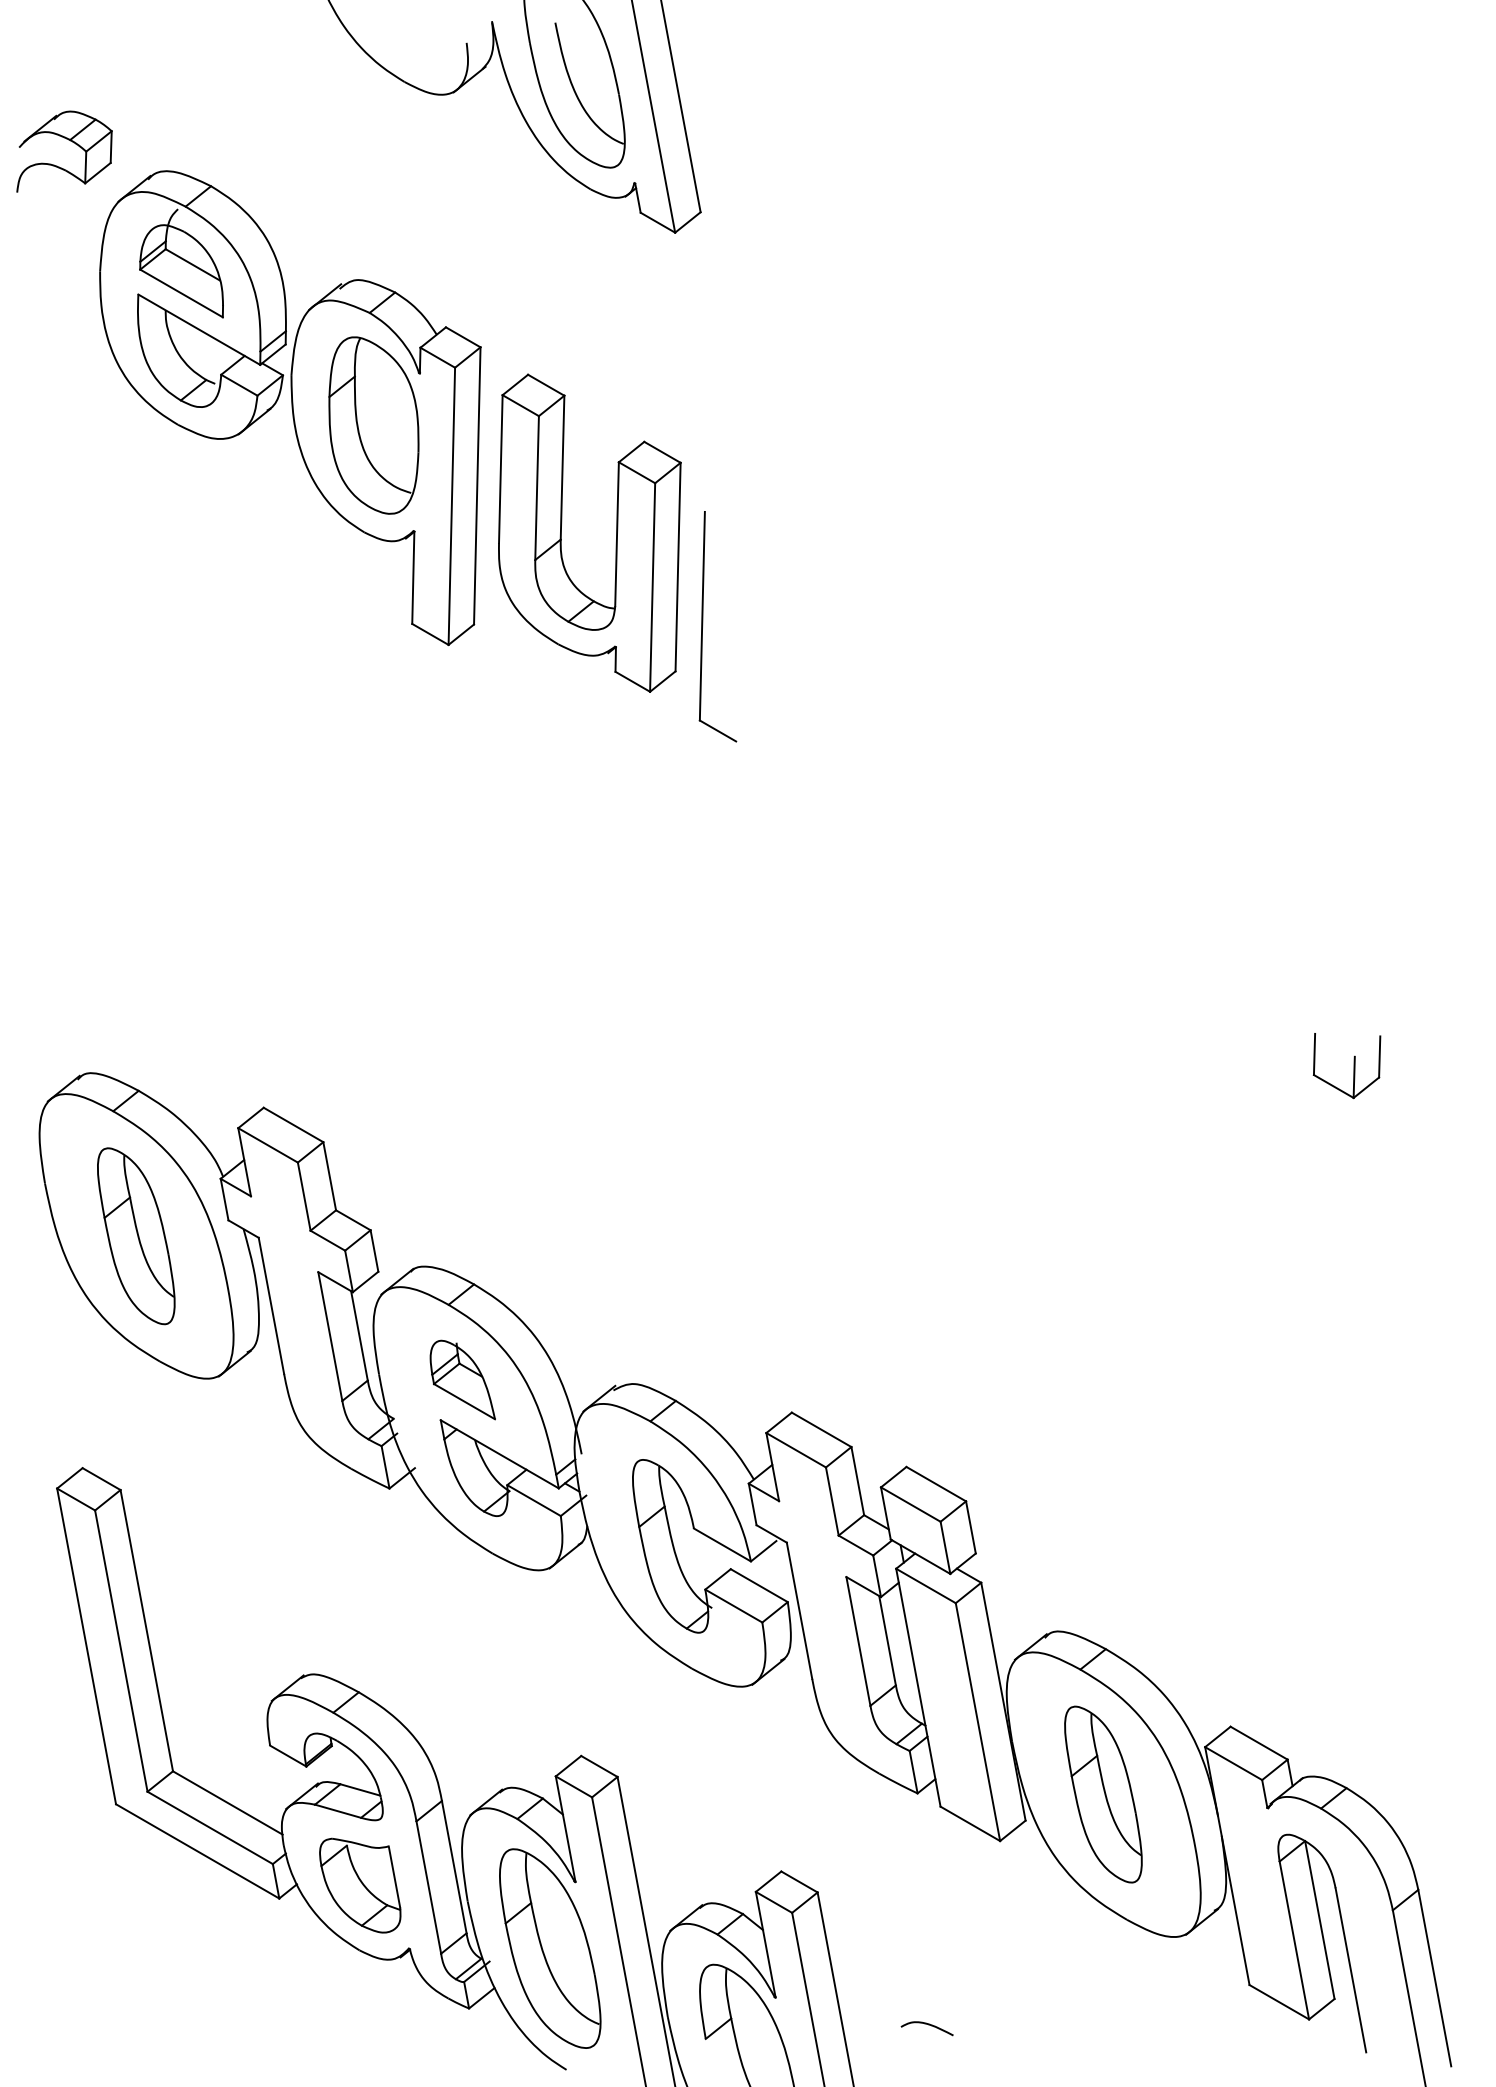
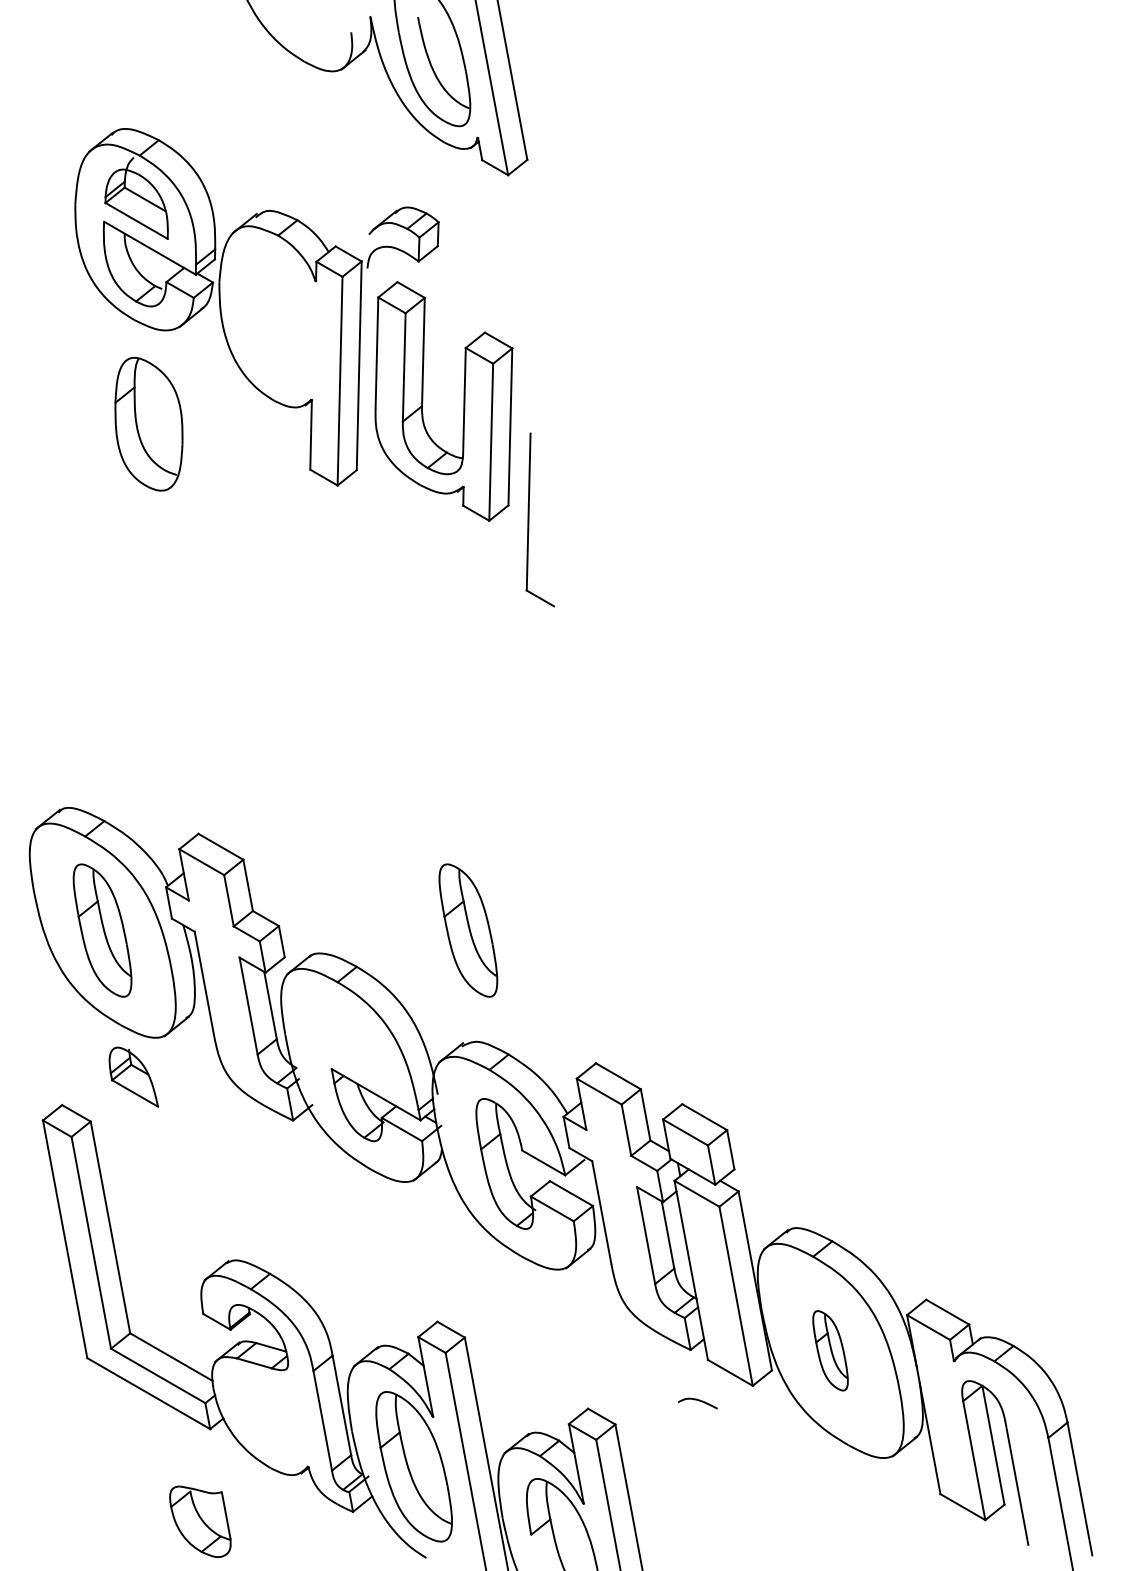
part: (70, 141) -> (407, 230), moved
part: (373, 425) -> (148, 424), moved
part: (703, 625) -> (529, 519), moved
part: (1353, 1066) -> (1018, 802), removed
part: (622, 1236) -> (468, 930), added
part: (462, 1379) -> (133, 1076), moved
part: (1103, 1794) -> (830, 1350), size x0.6
part: (360, 1885) -> (200, 1521), moved
curve: (928, 2025) -> (698, 1401), moved

